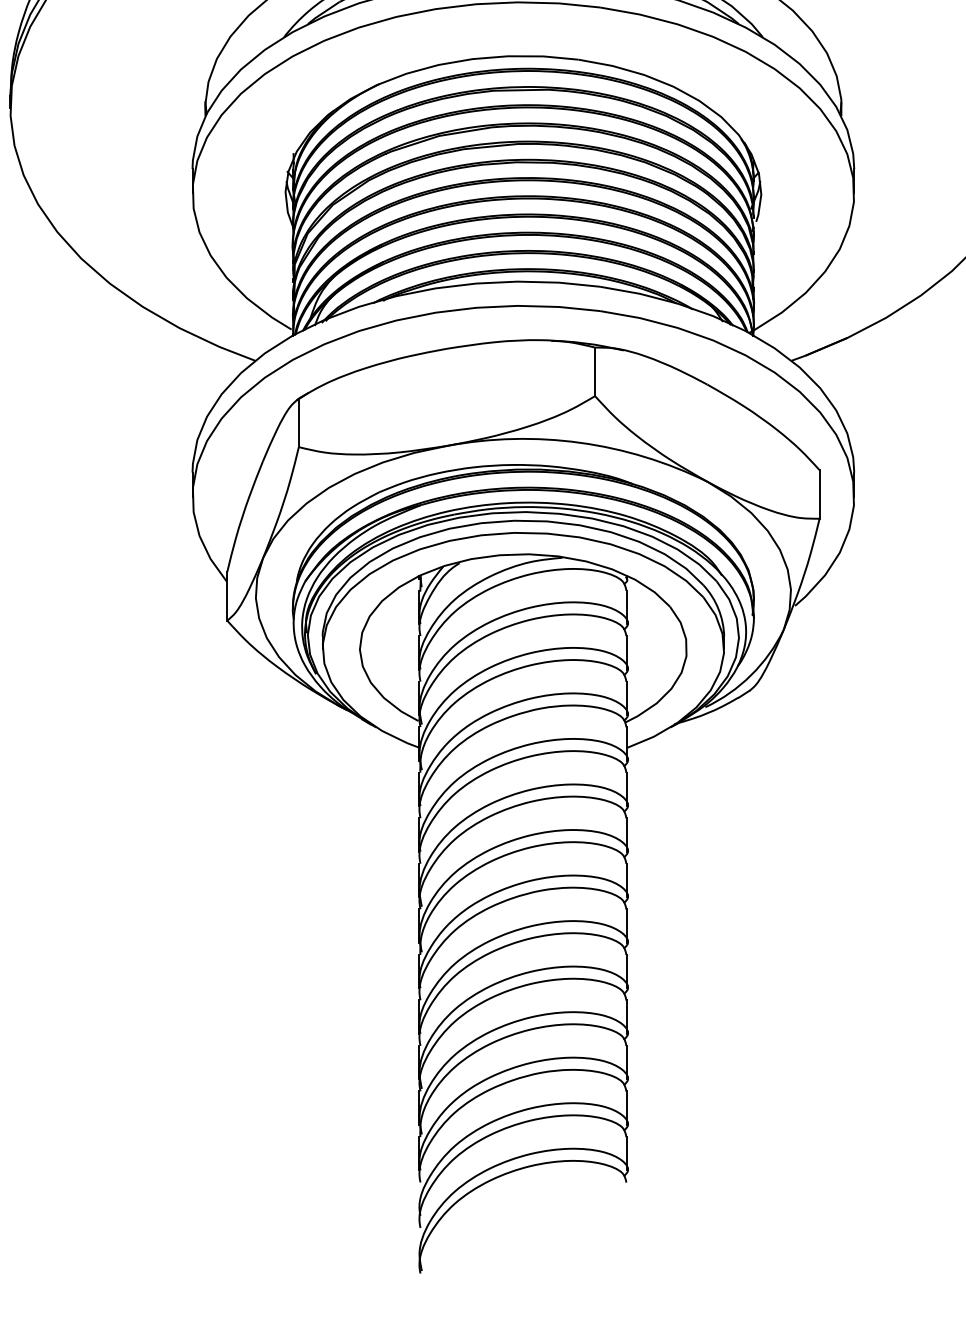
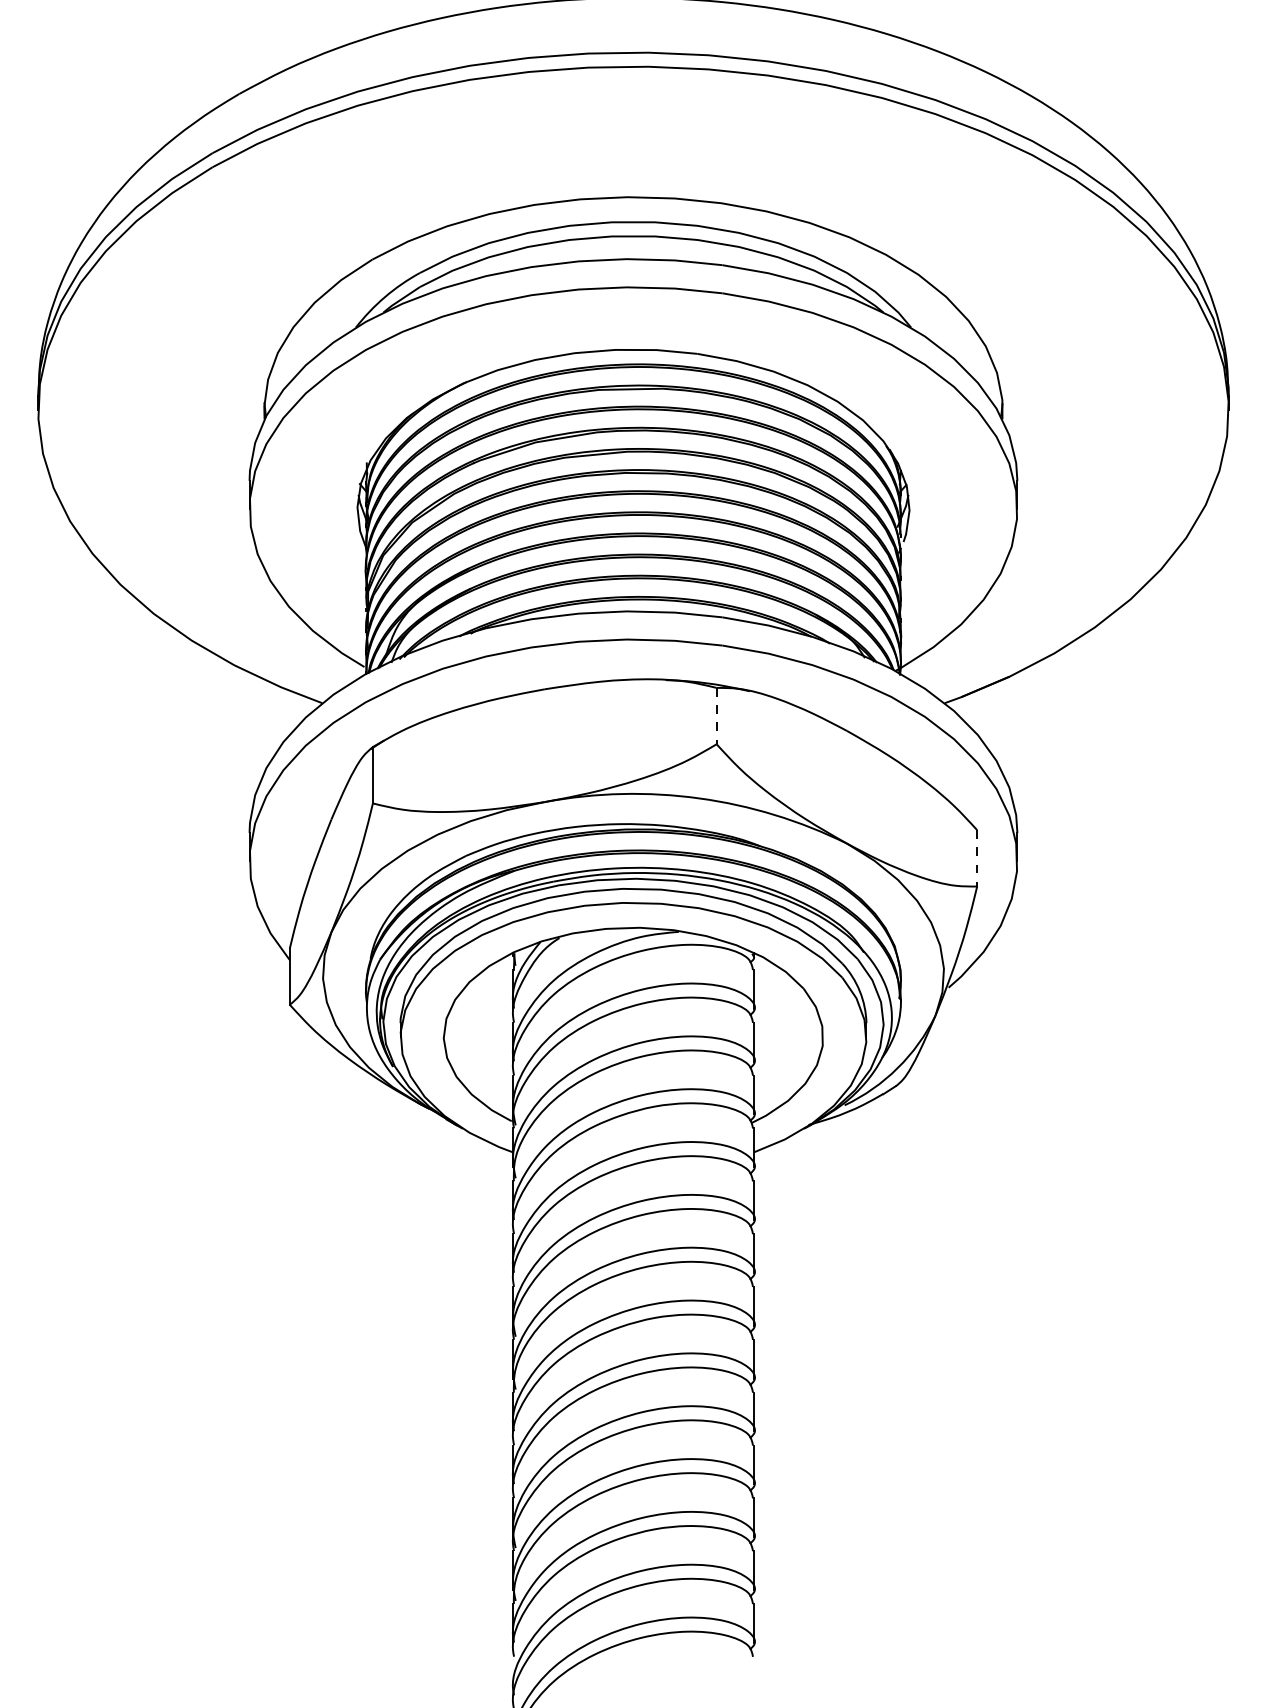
line: (594, 372) -> (716, 716), solid -> dashed
line: (819, 494) -> (977, 858), solid -> dashed

